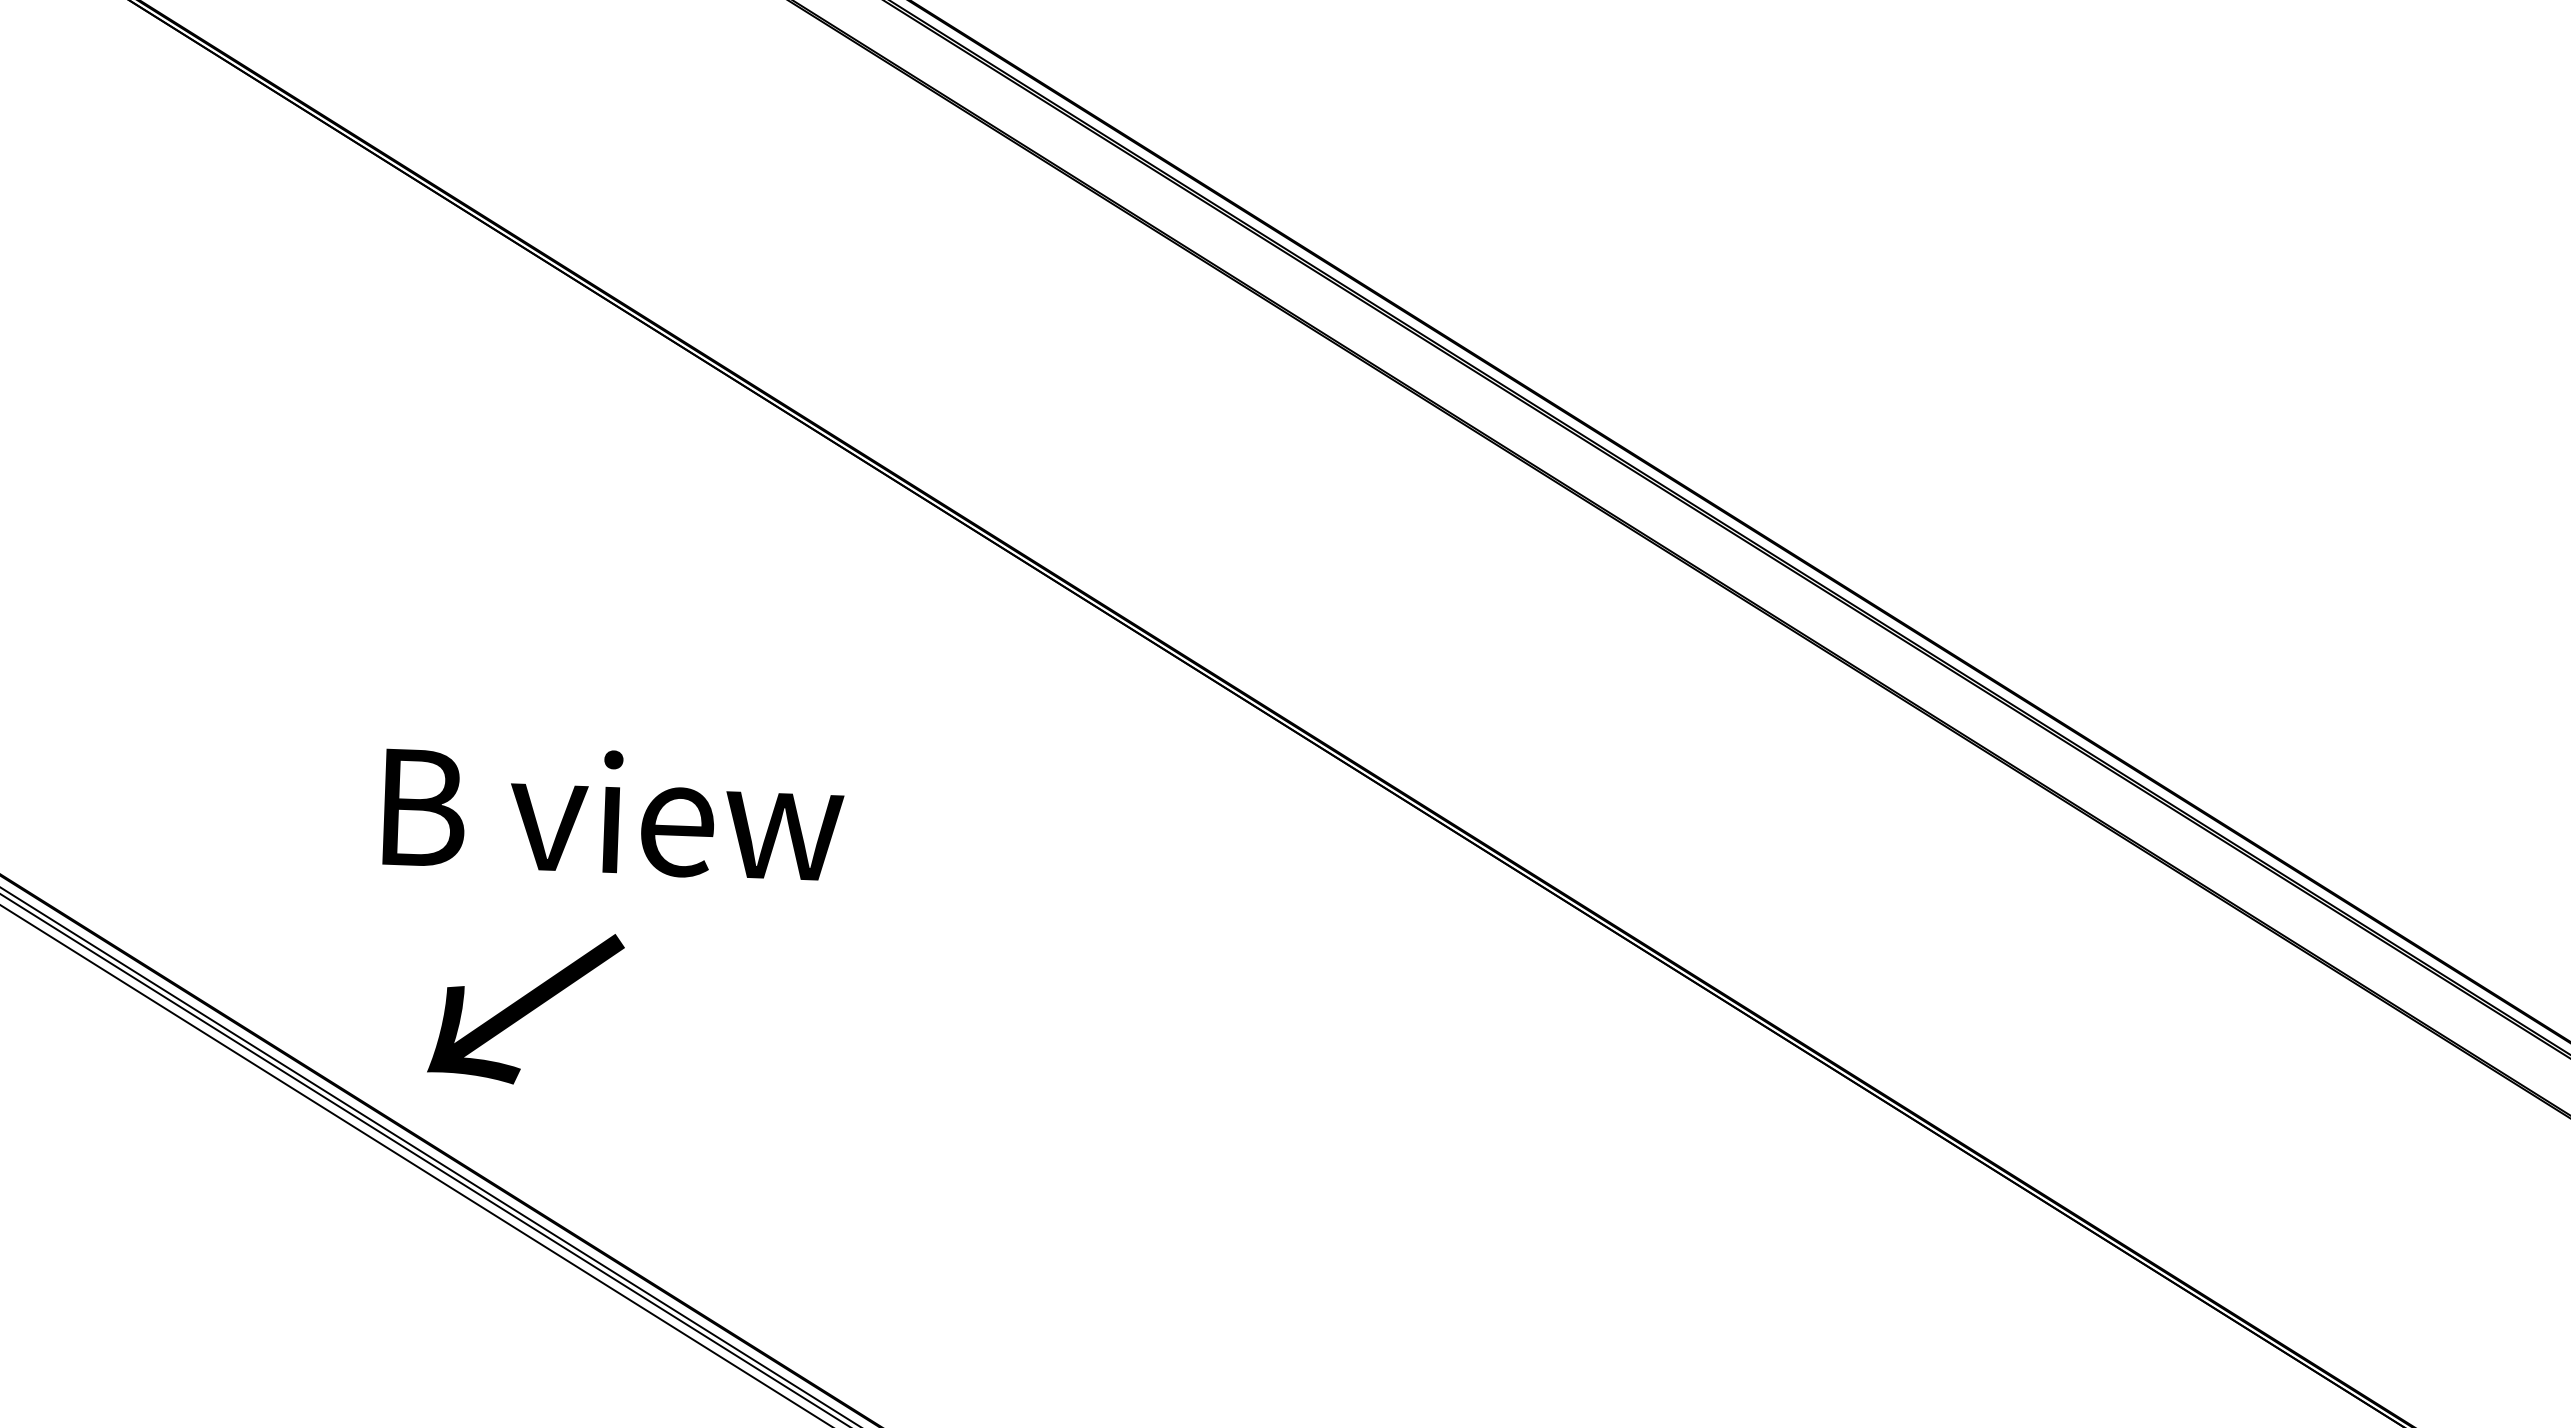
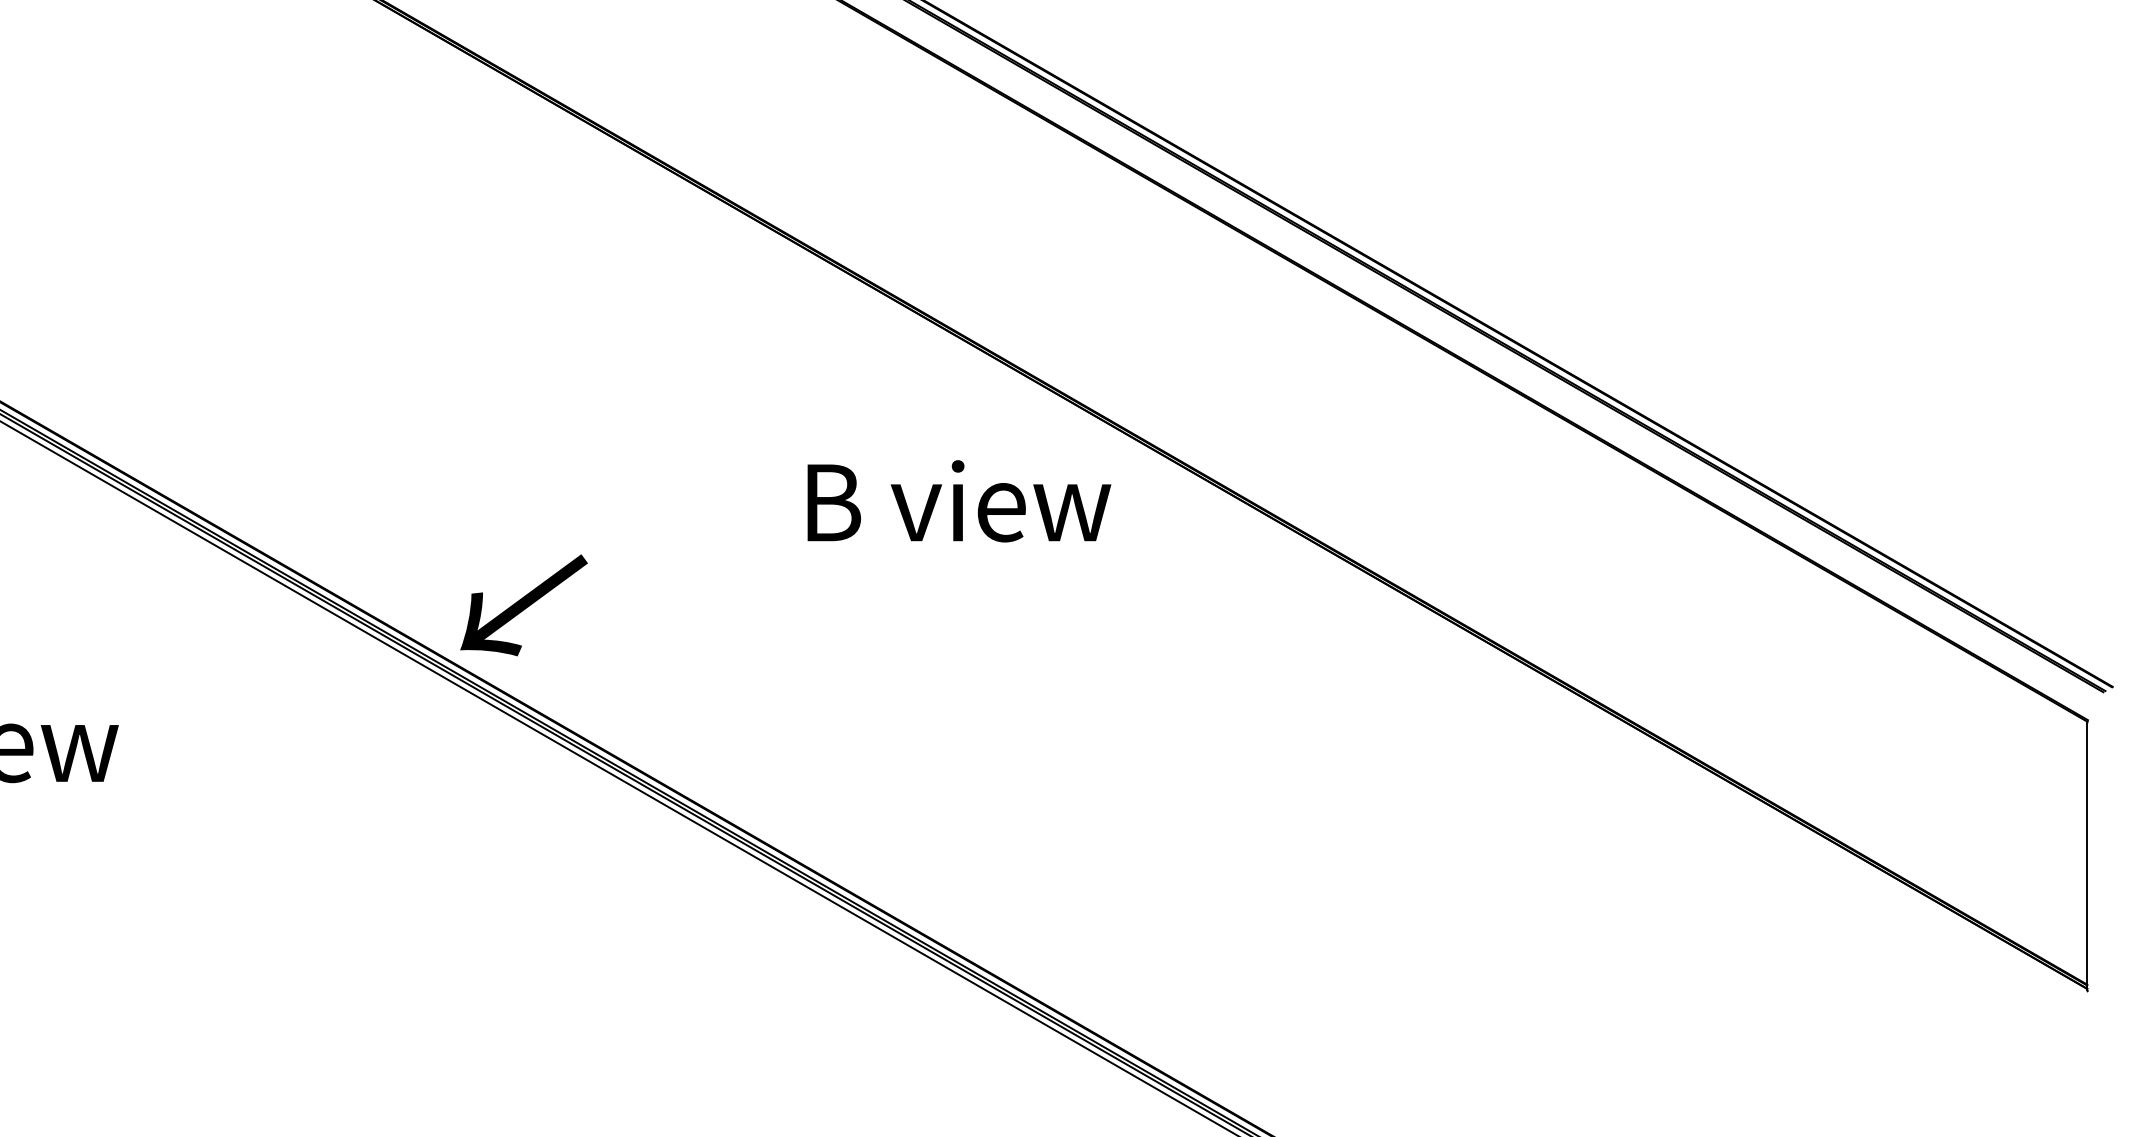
text: (614, 813) -> (959, 501), moved
text: (525, 1008) -> (523, 605), moved

